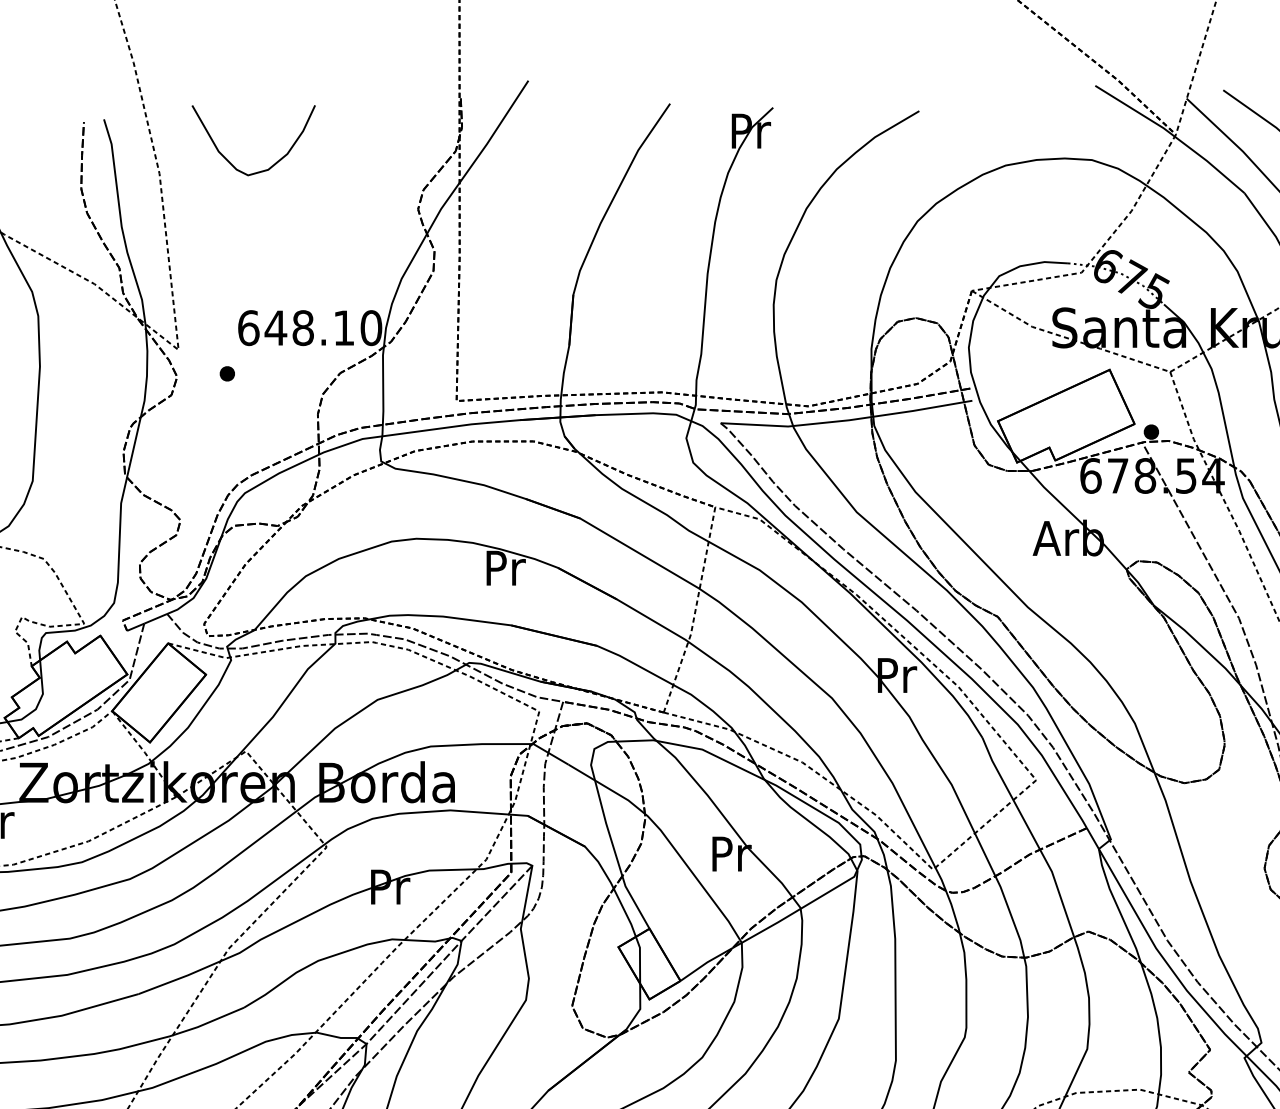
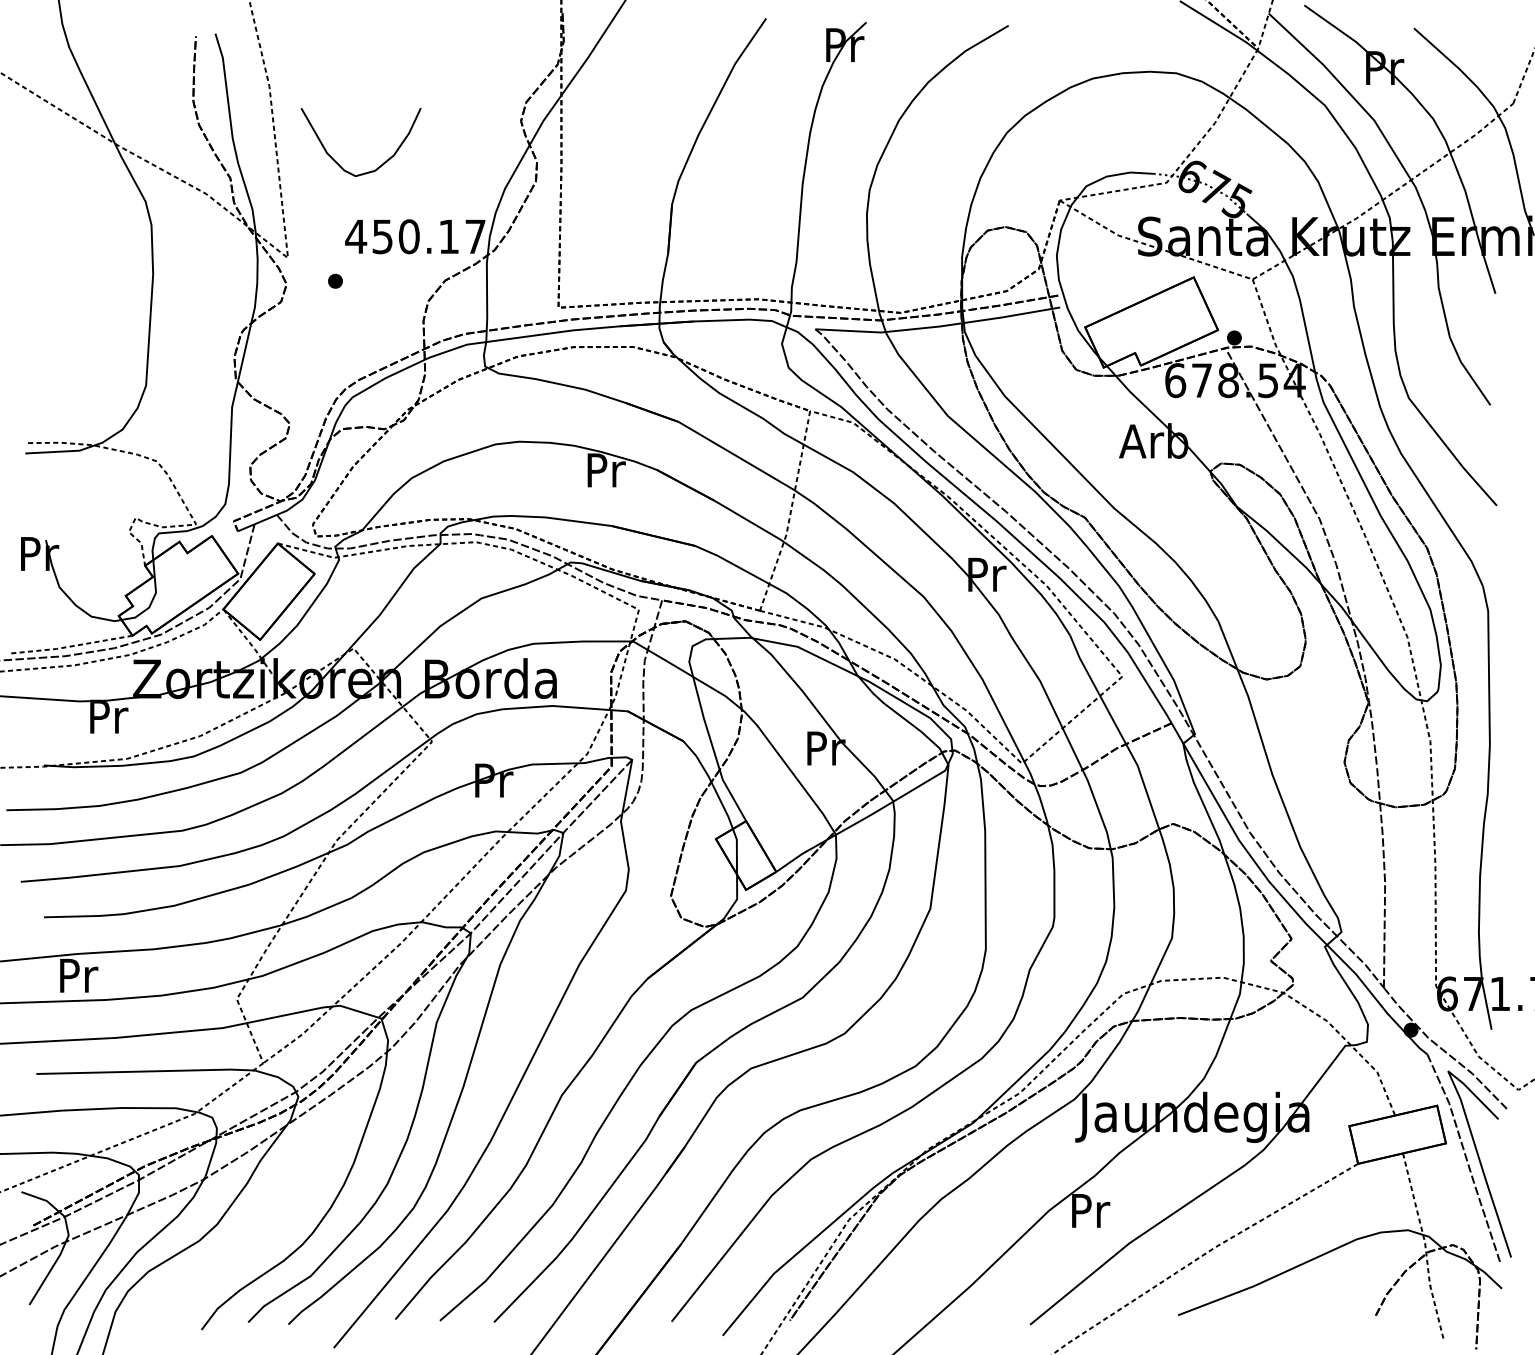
curve: (271, 165) -> (378, 166), moved
text: (309, 327) -> (415, 236), 648.10 -> 450.17

